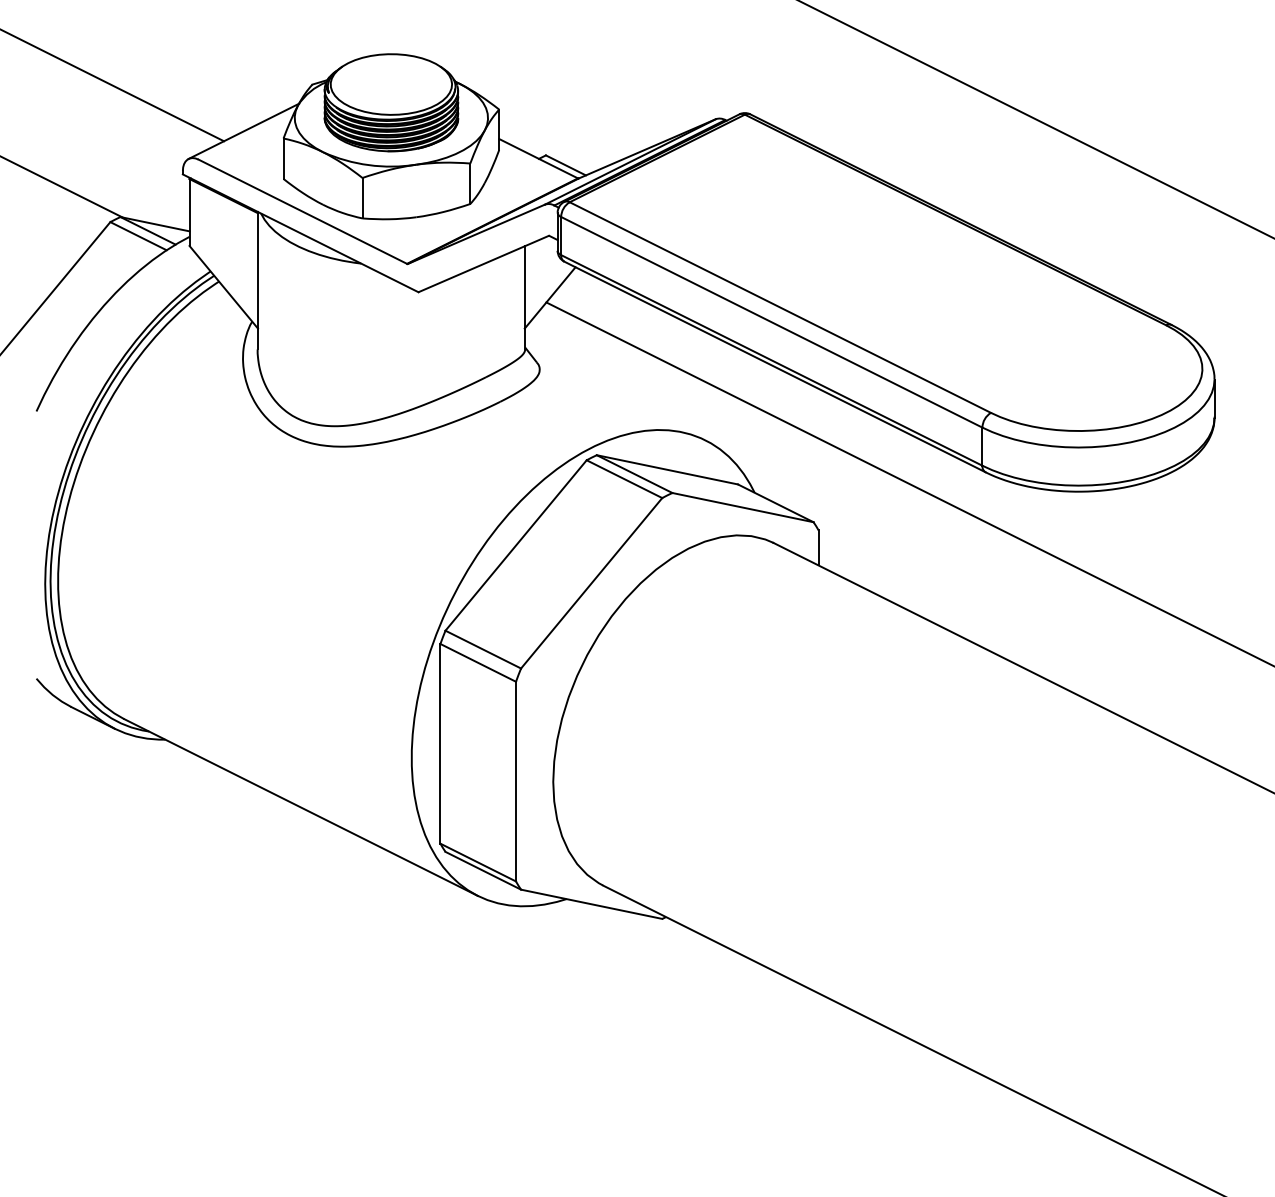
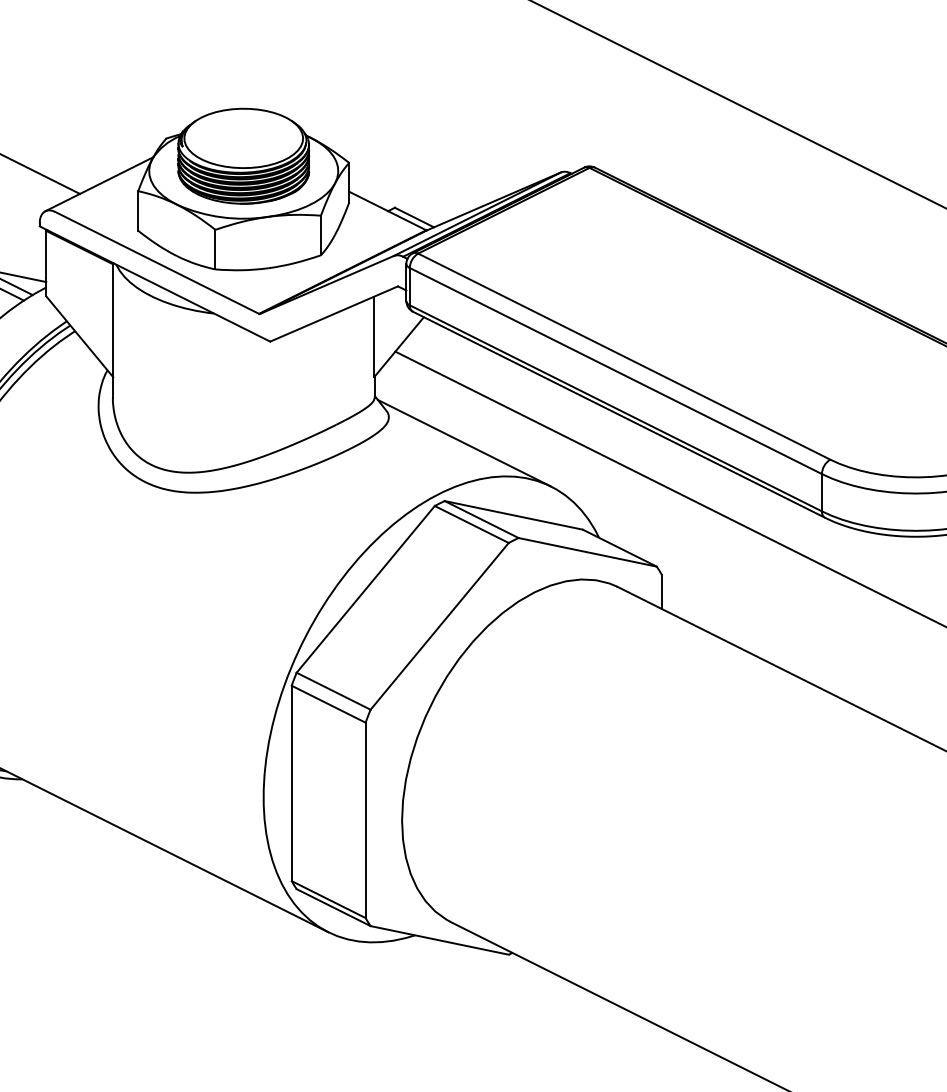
line: (616, 395) -> (463, 442), added

